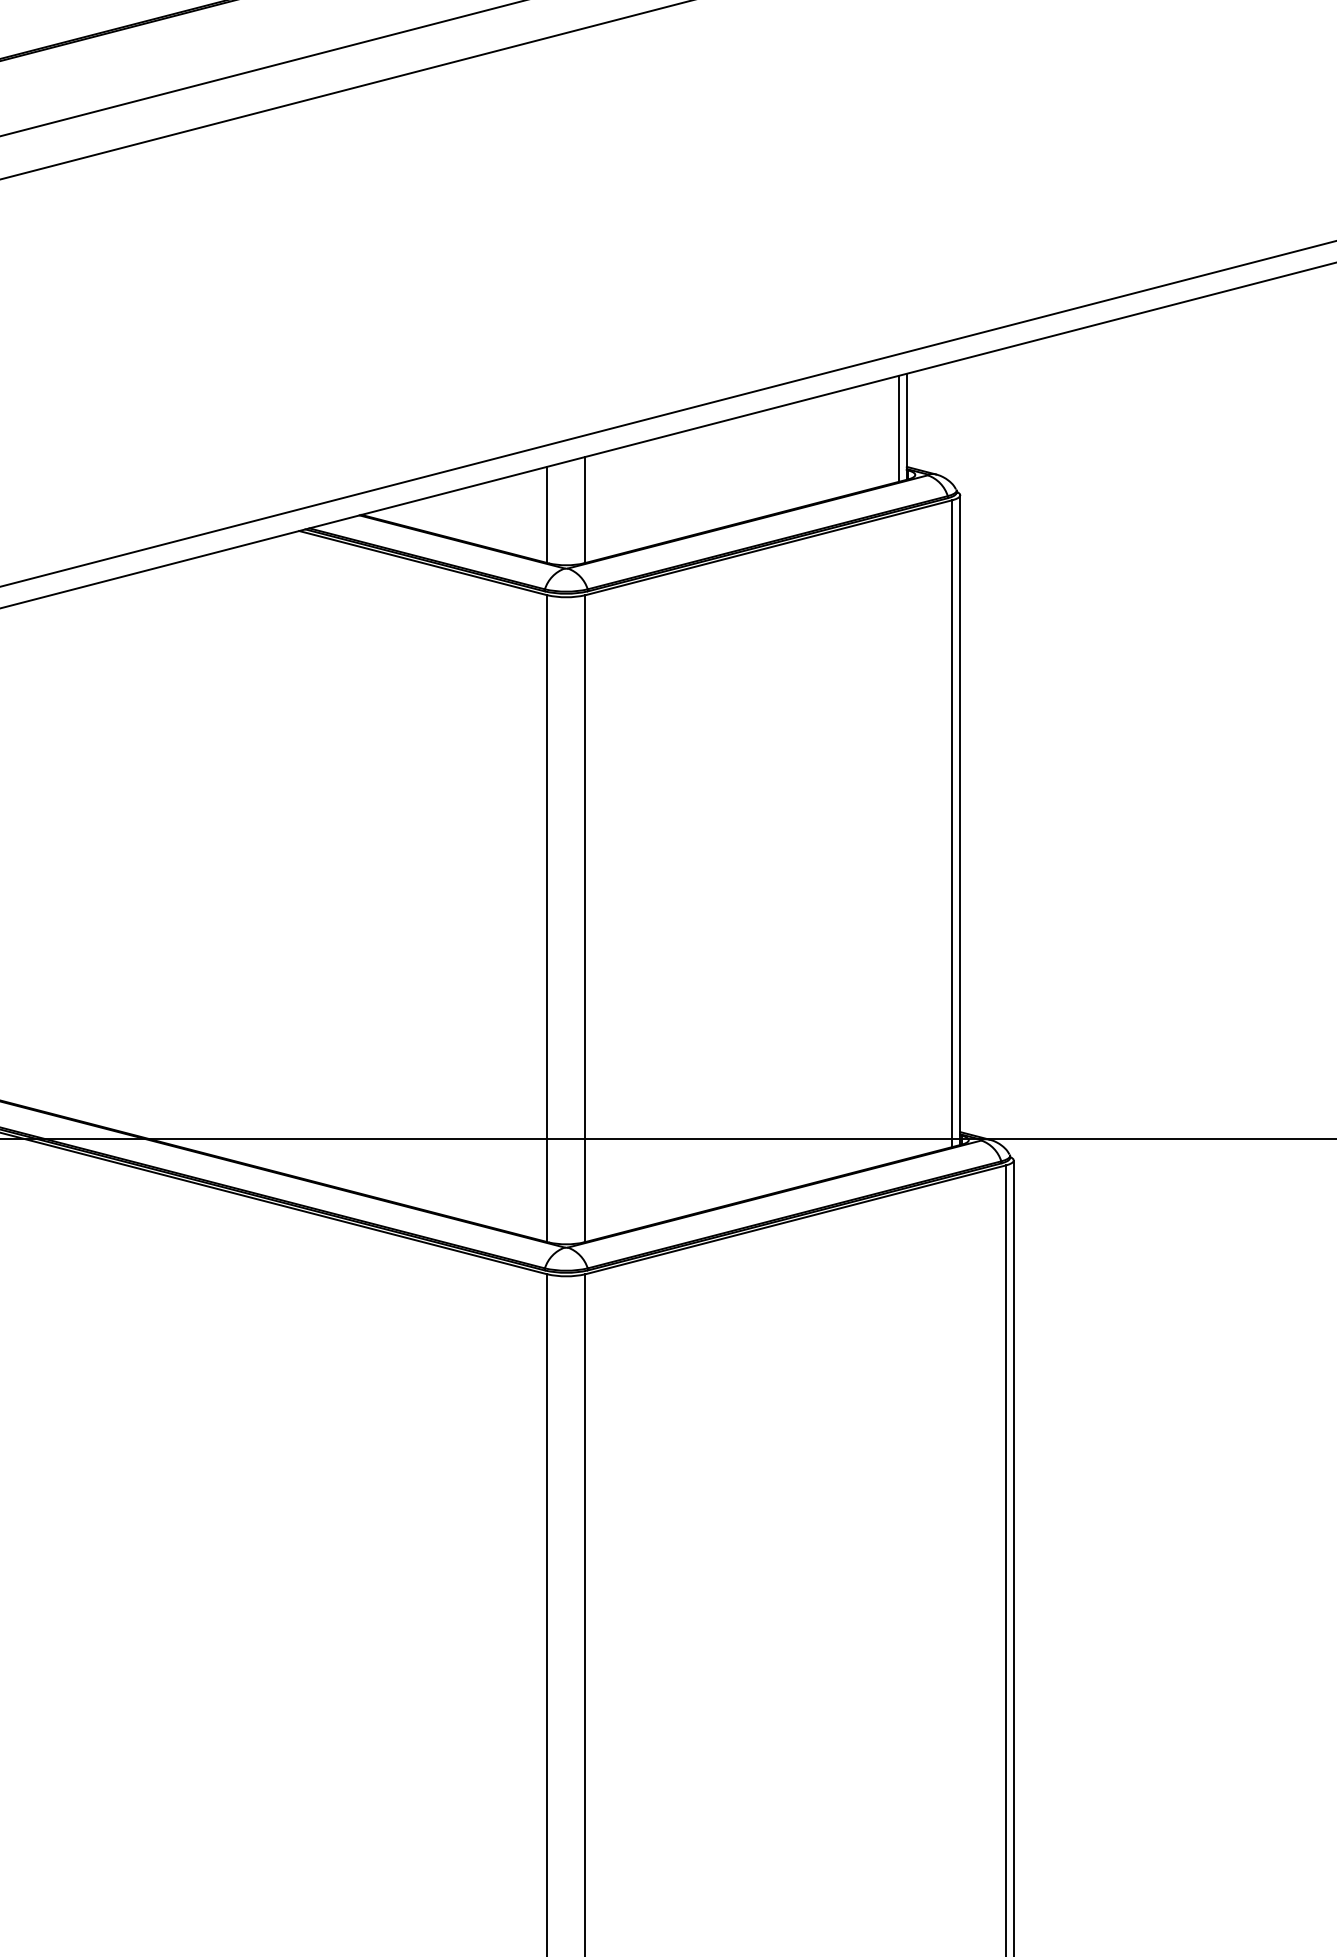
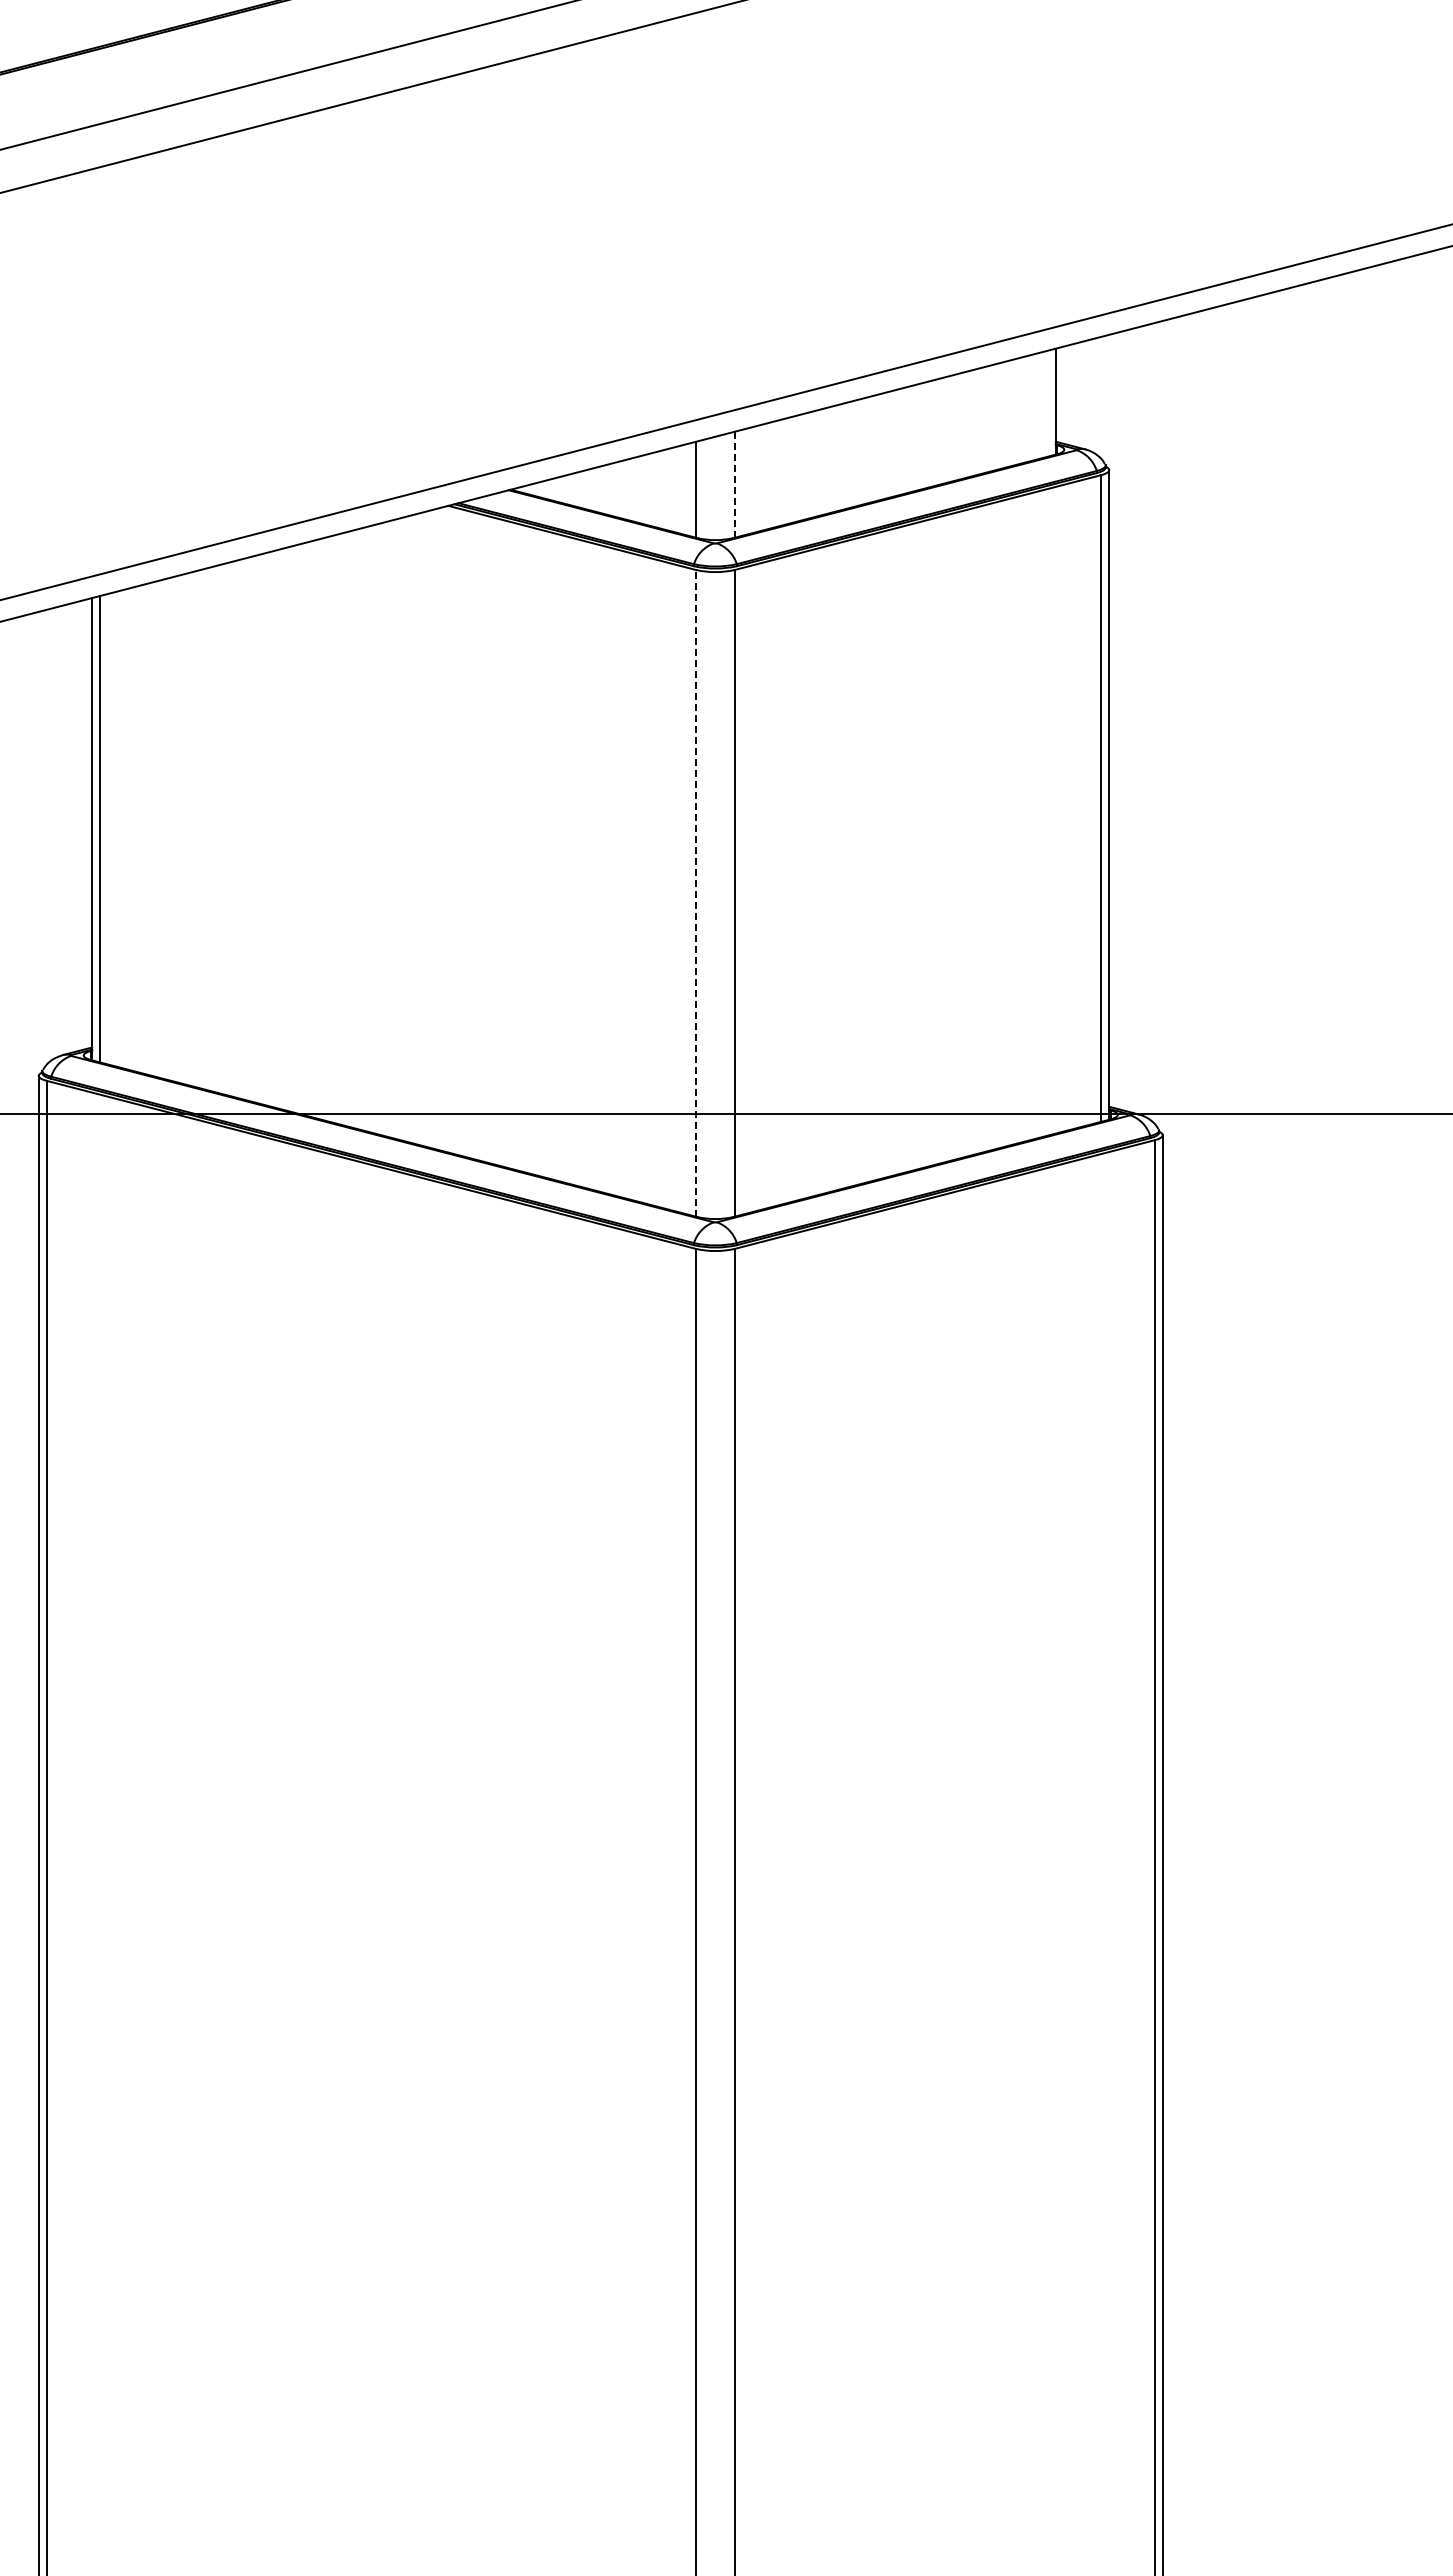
line: (898, 428) -> (1047, 403), removed
line: (585, 509) -> (734, 484), solid -> dashed
line: (547, 917) -> (696, 892), solid -> dashed

